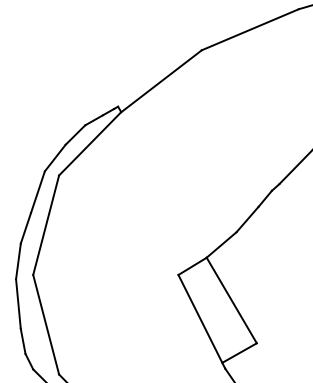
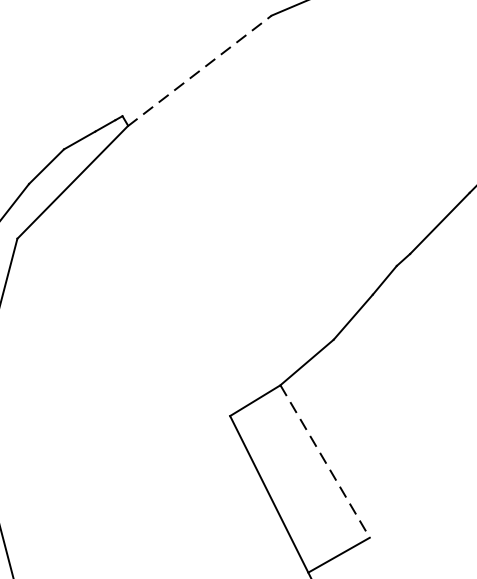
line: (161, 81) -> (199, 71), solid -> dashed
line: (231, 300) -> (324, 461), solid -> dashed

